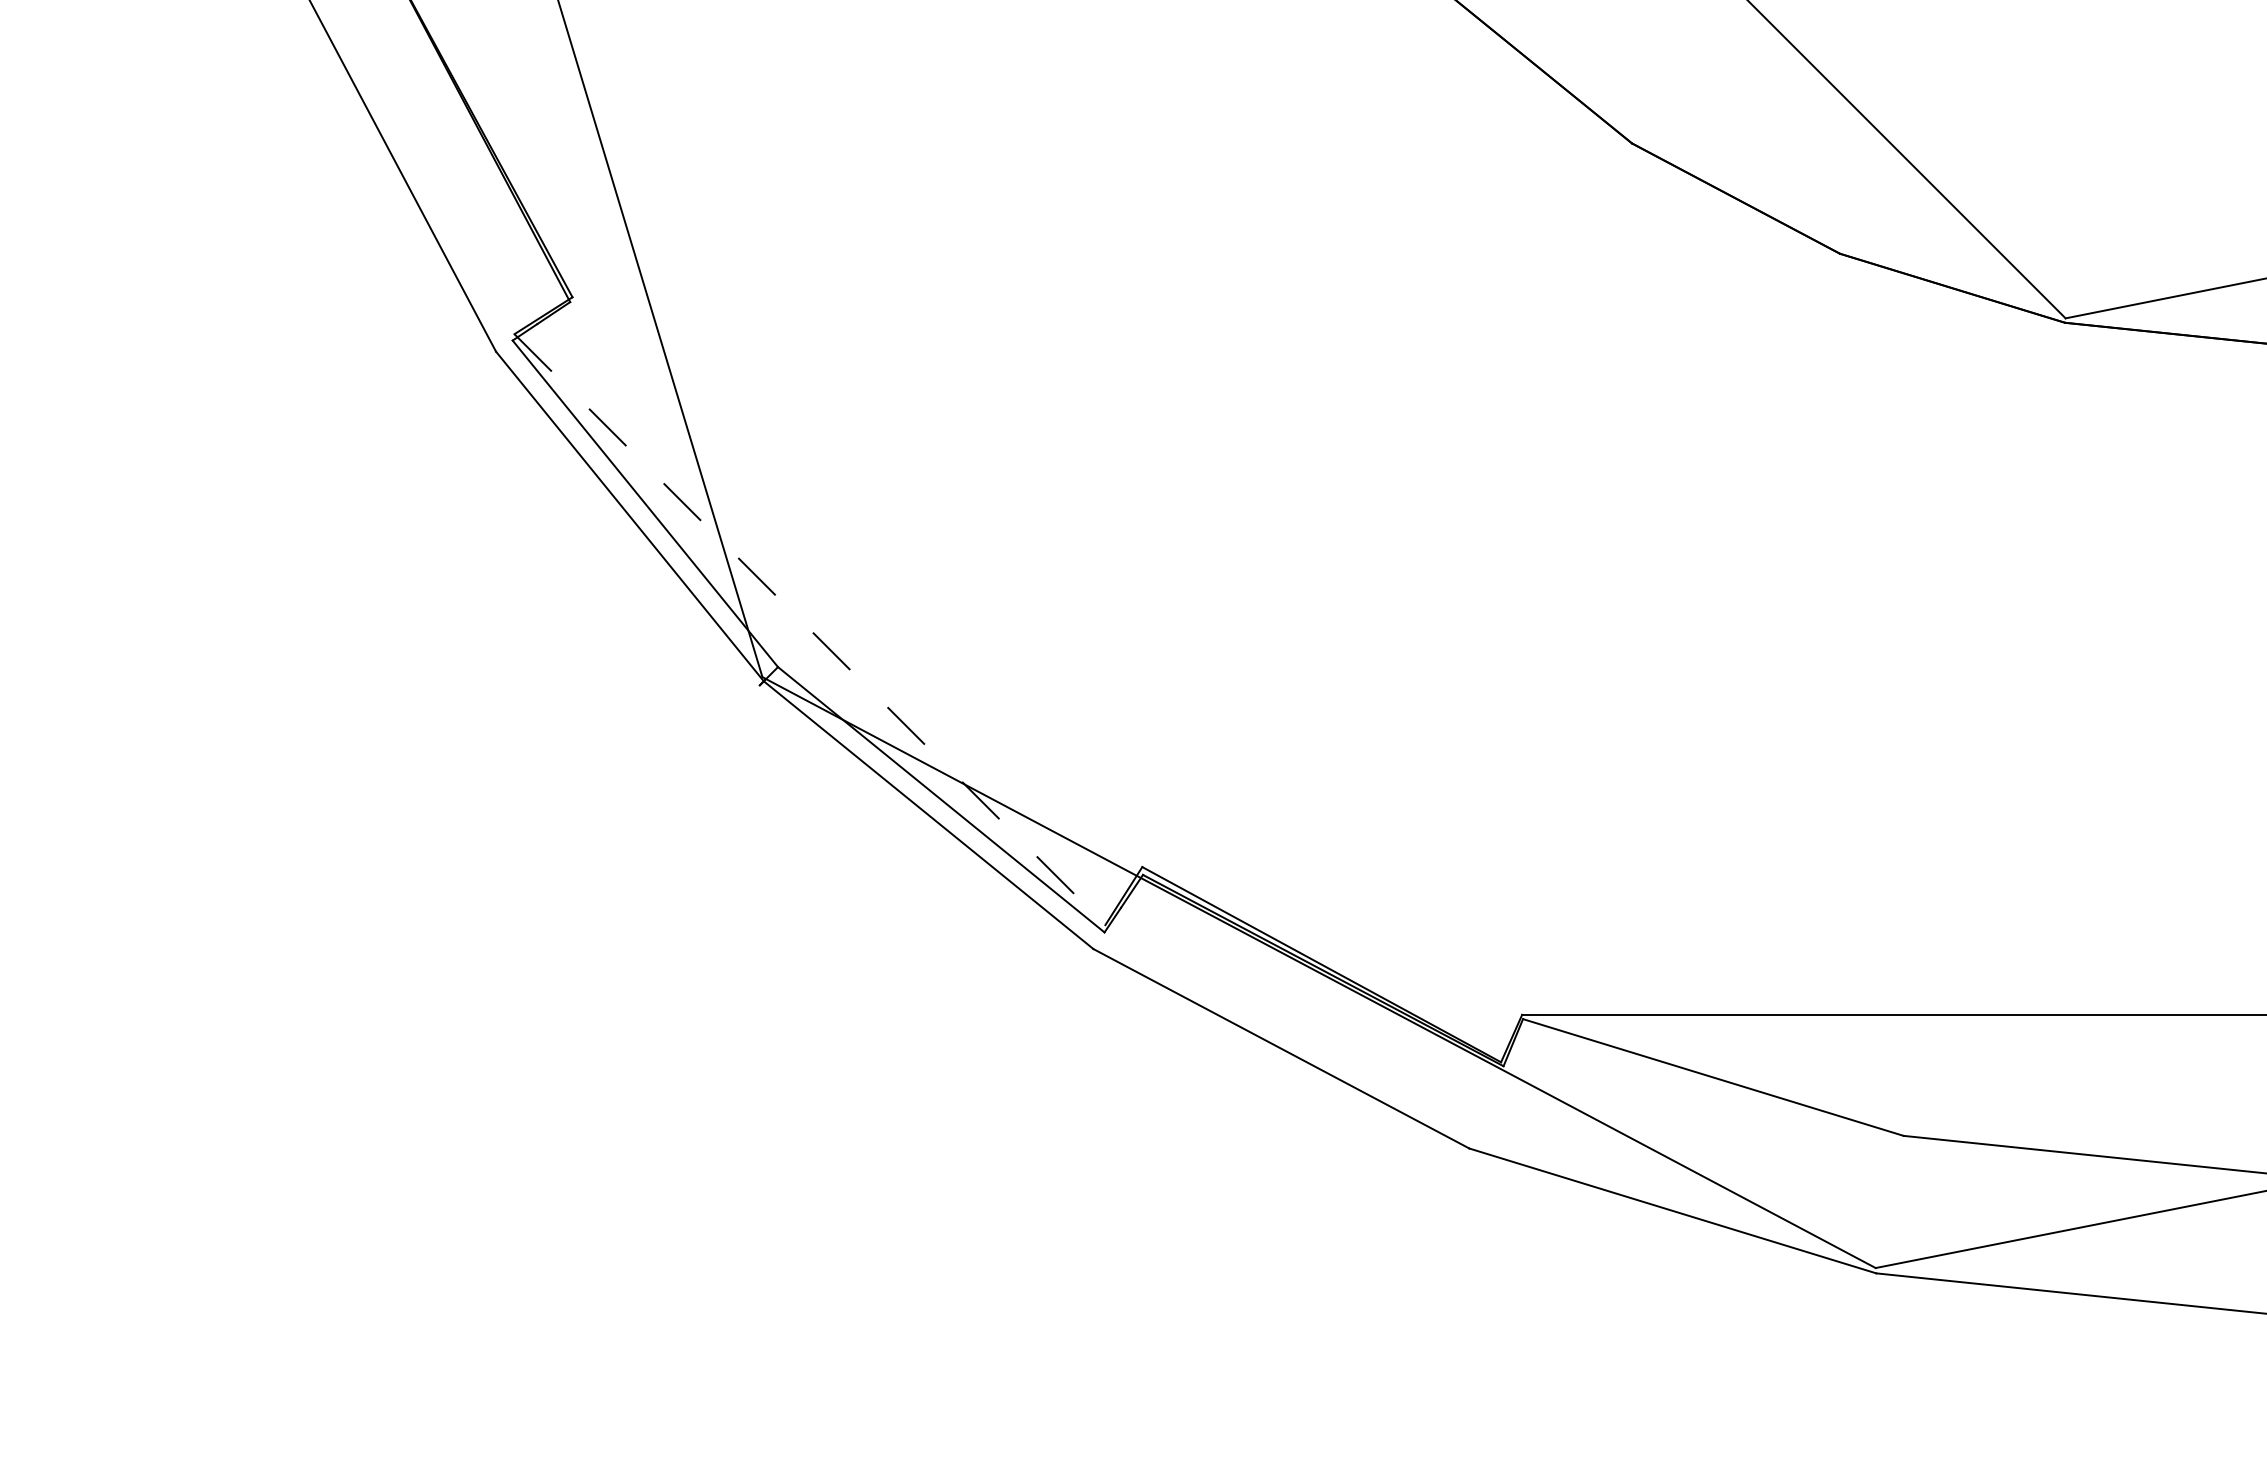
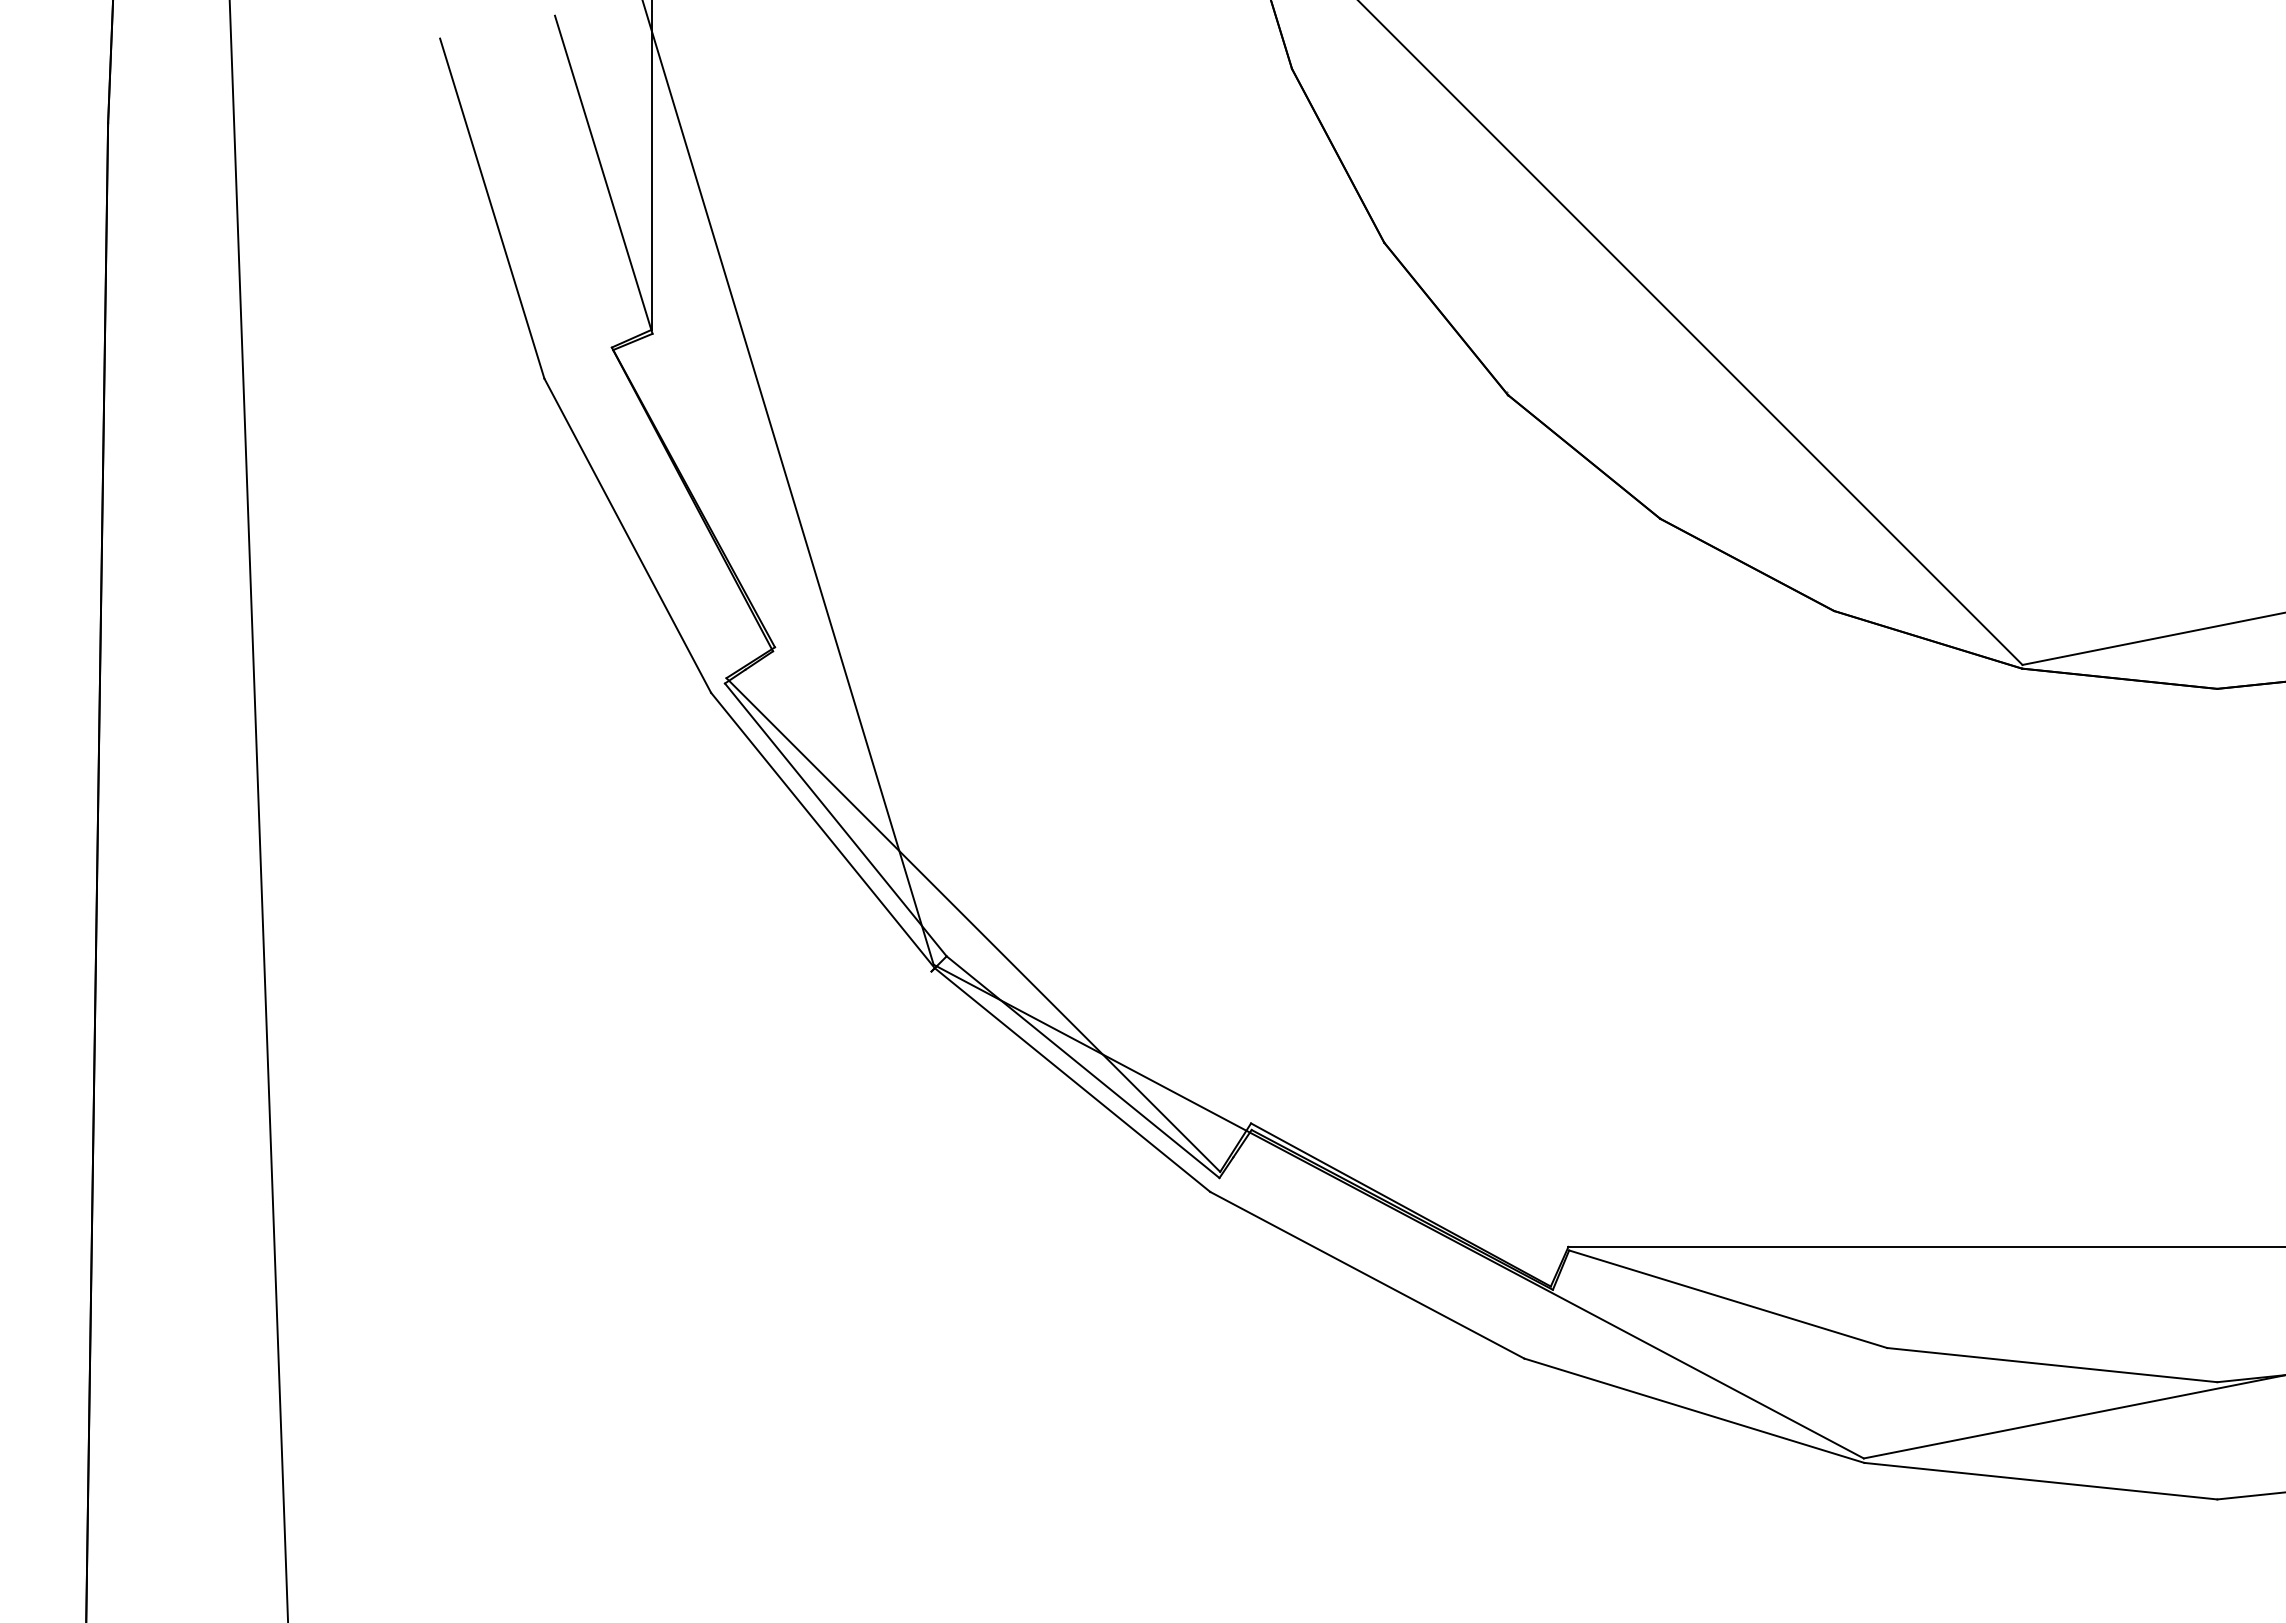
line: (810, 630) -> (973, 925), dashed -> solid

